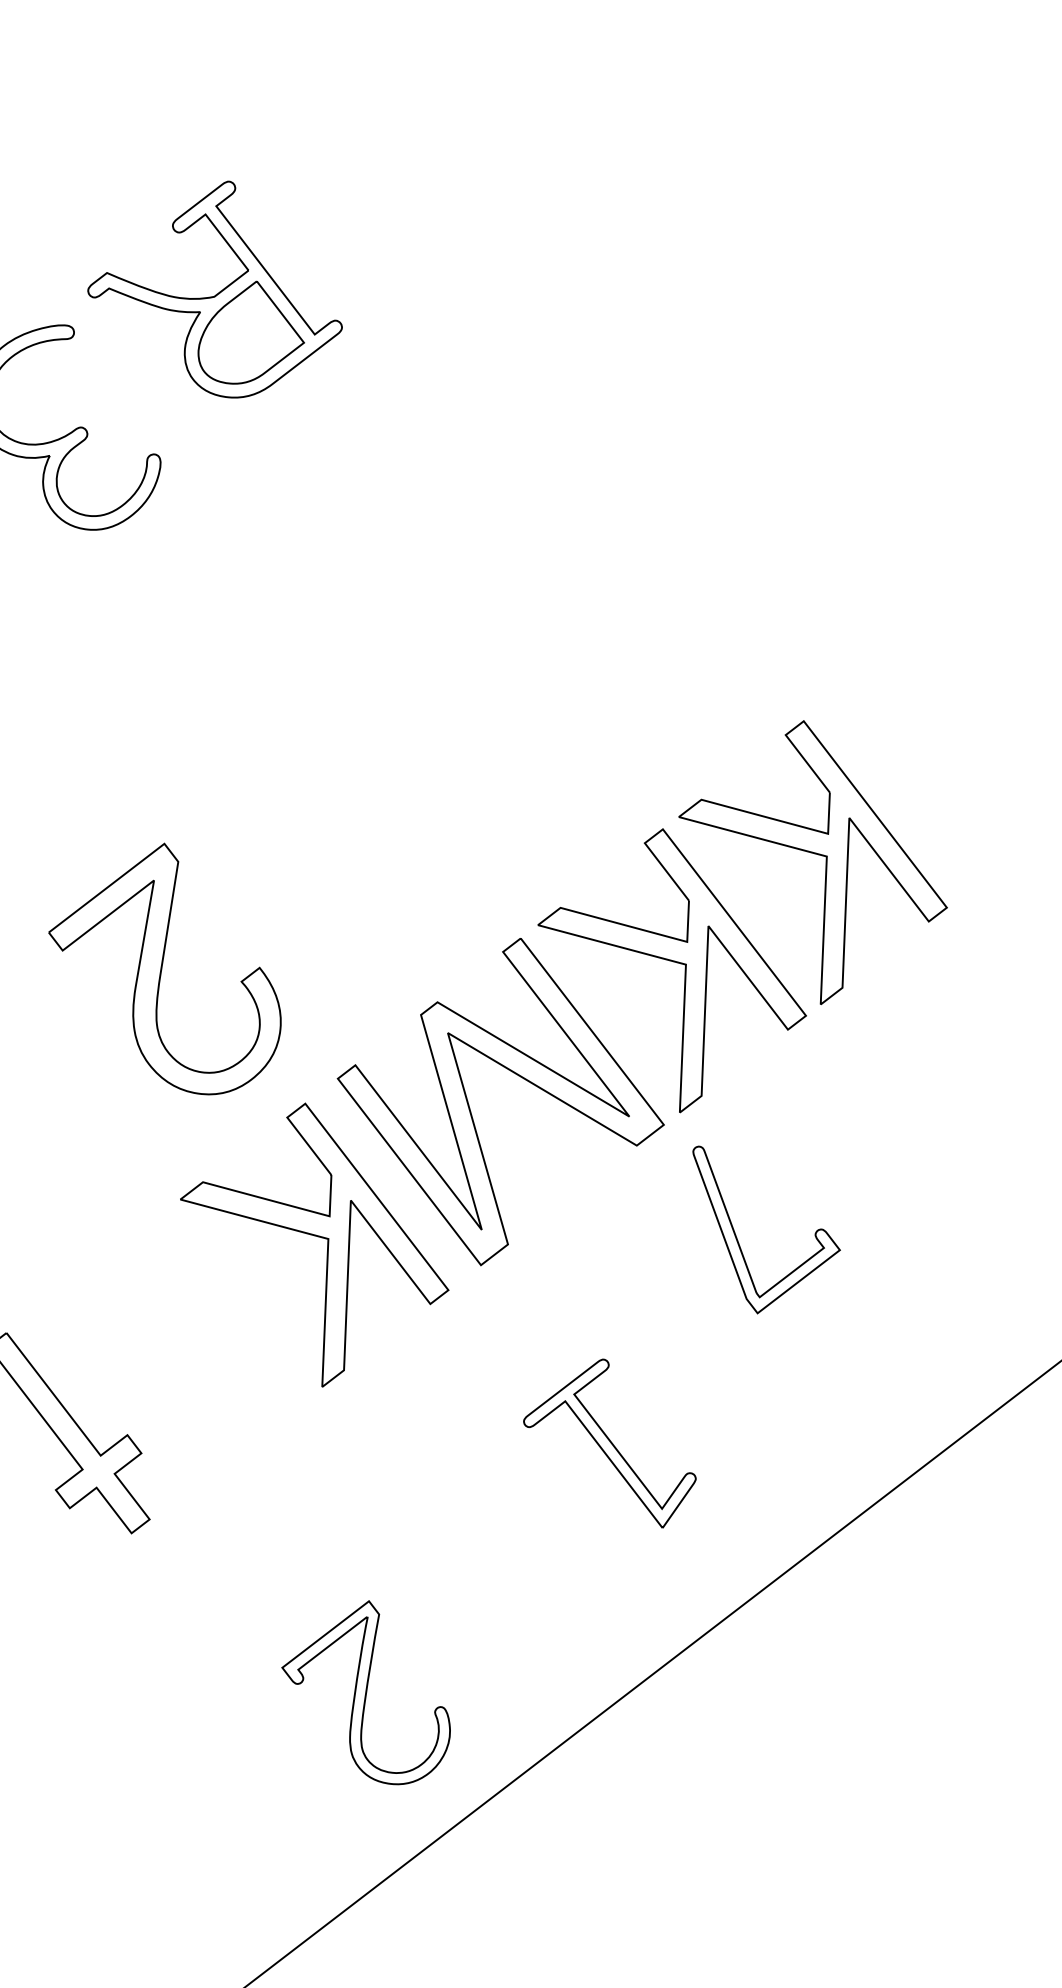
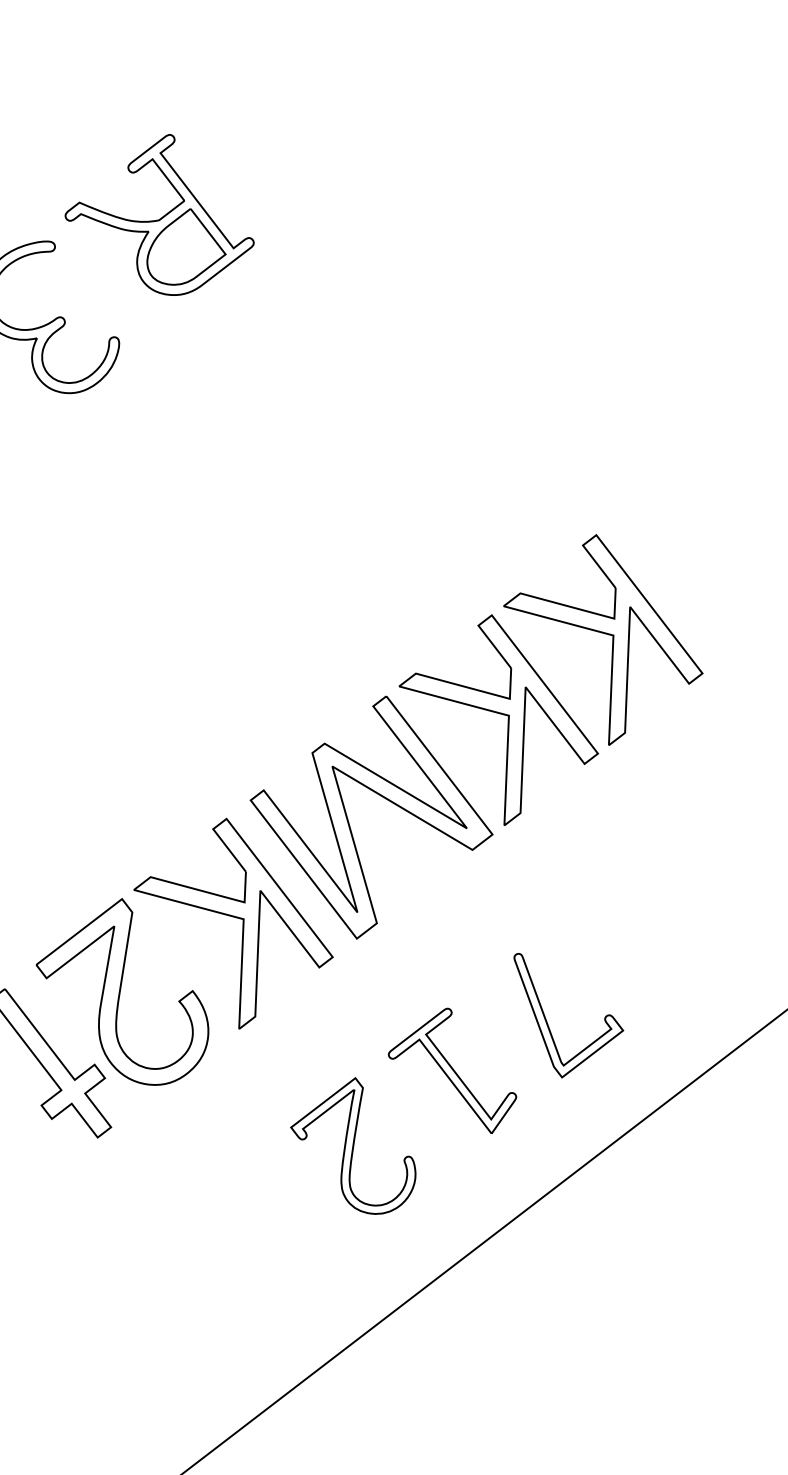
part: (164, 968) -> (122, 991), moved
part: (737, 1237) -> (547, 1021), moved
part: (365, 1692) -> (352, 1145), moved

